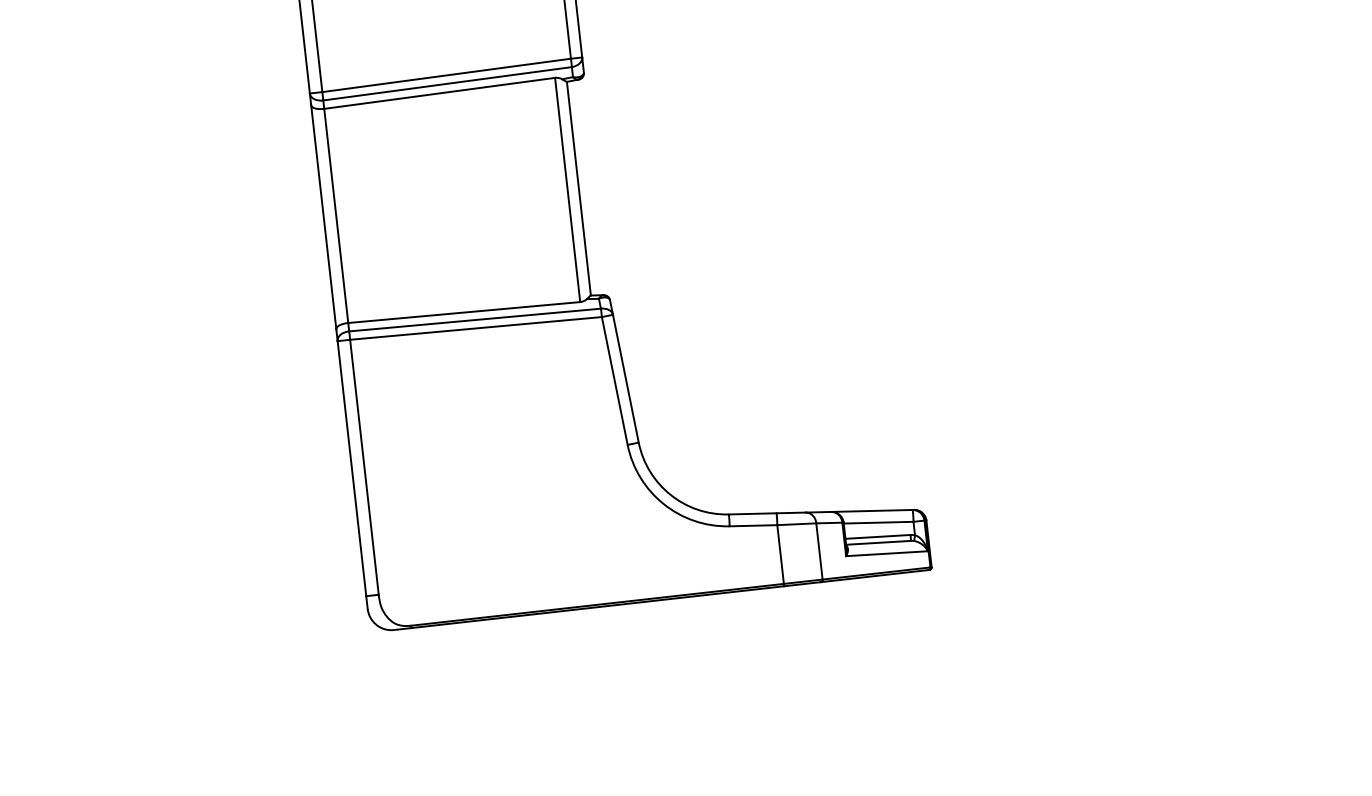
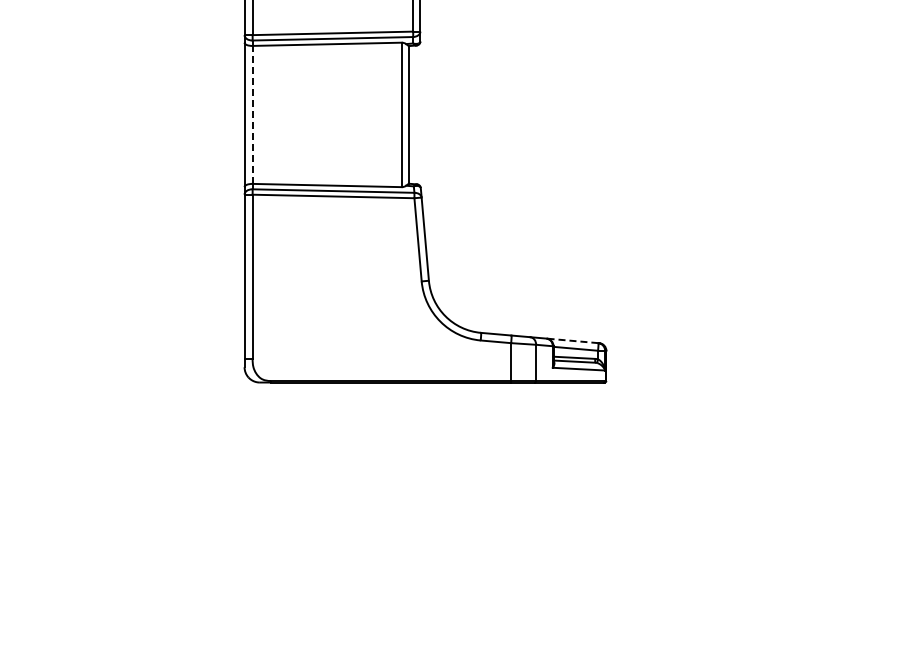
line: (335, 215) -> (252, 114), solid -> dashed
line: (871, 510) -> (572, 340), solid -> dashed

